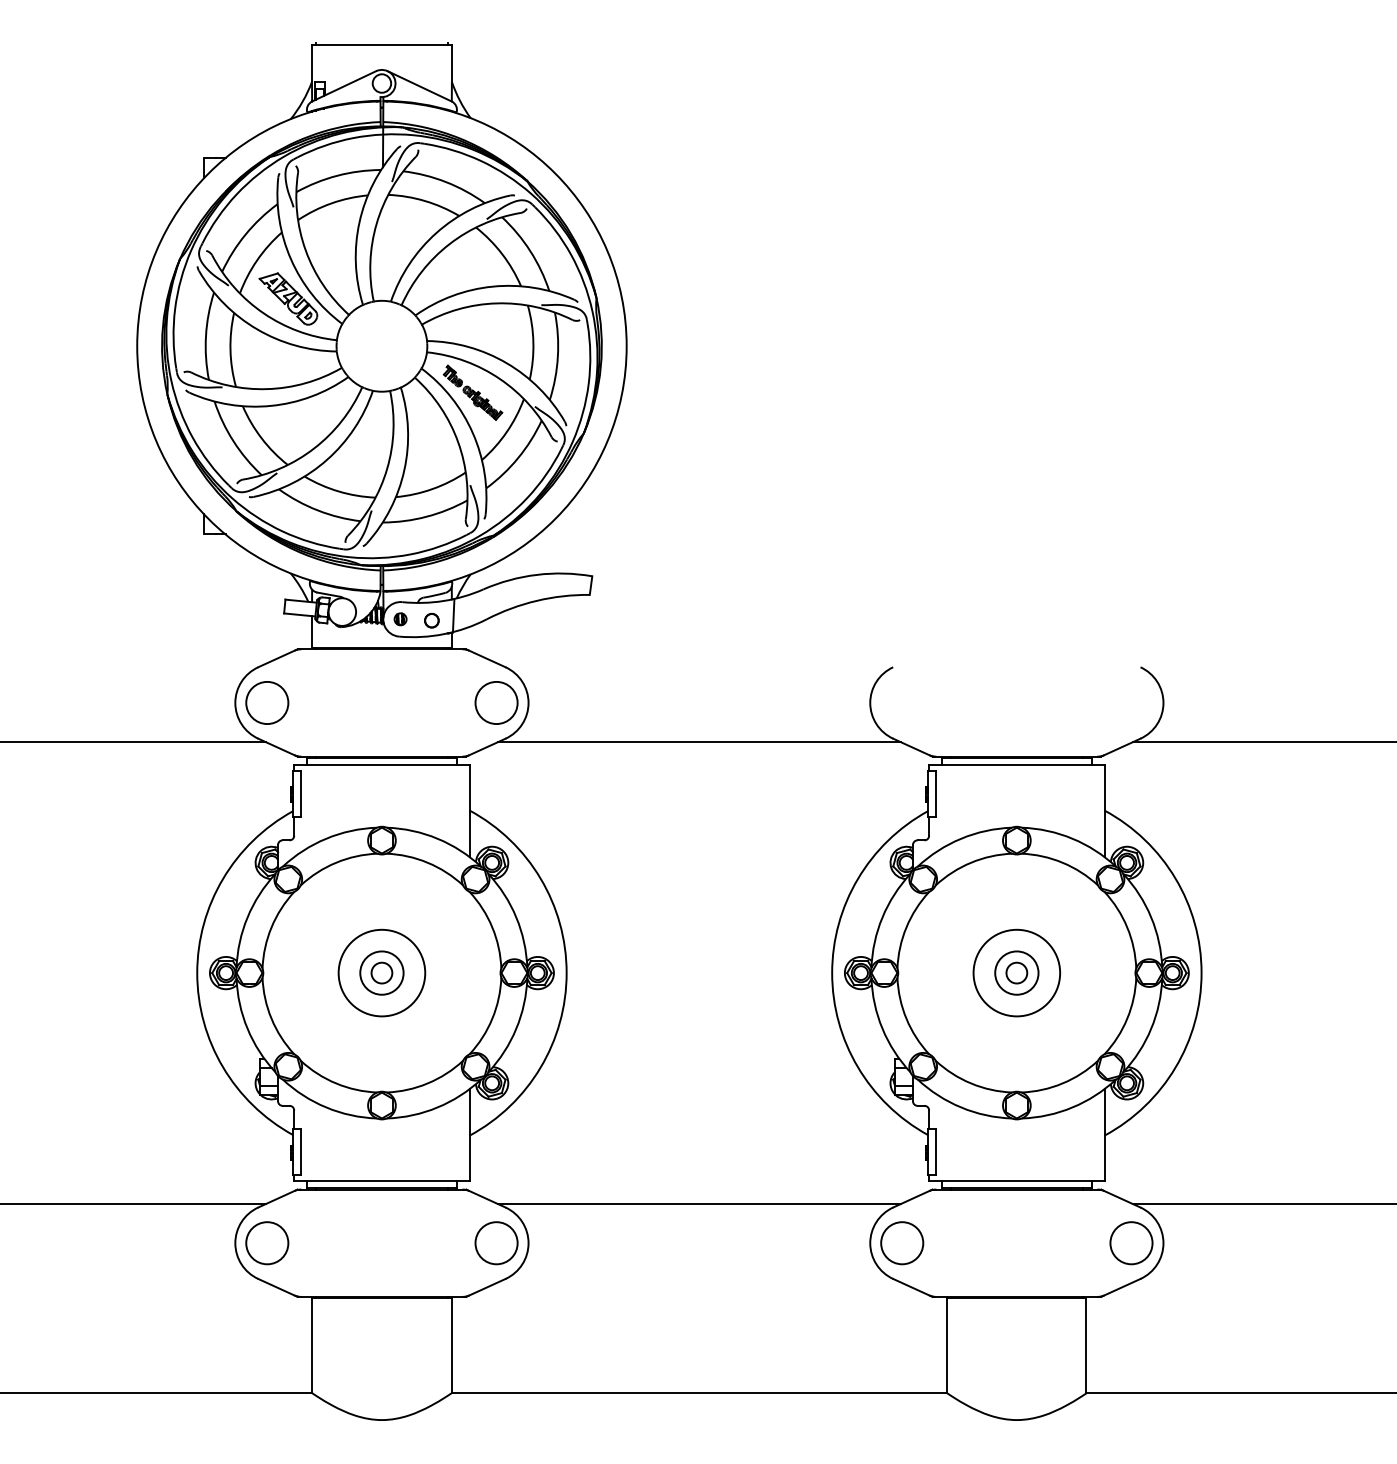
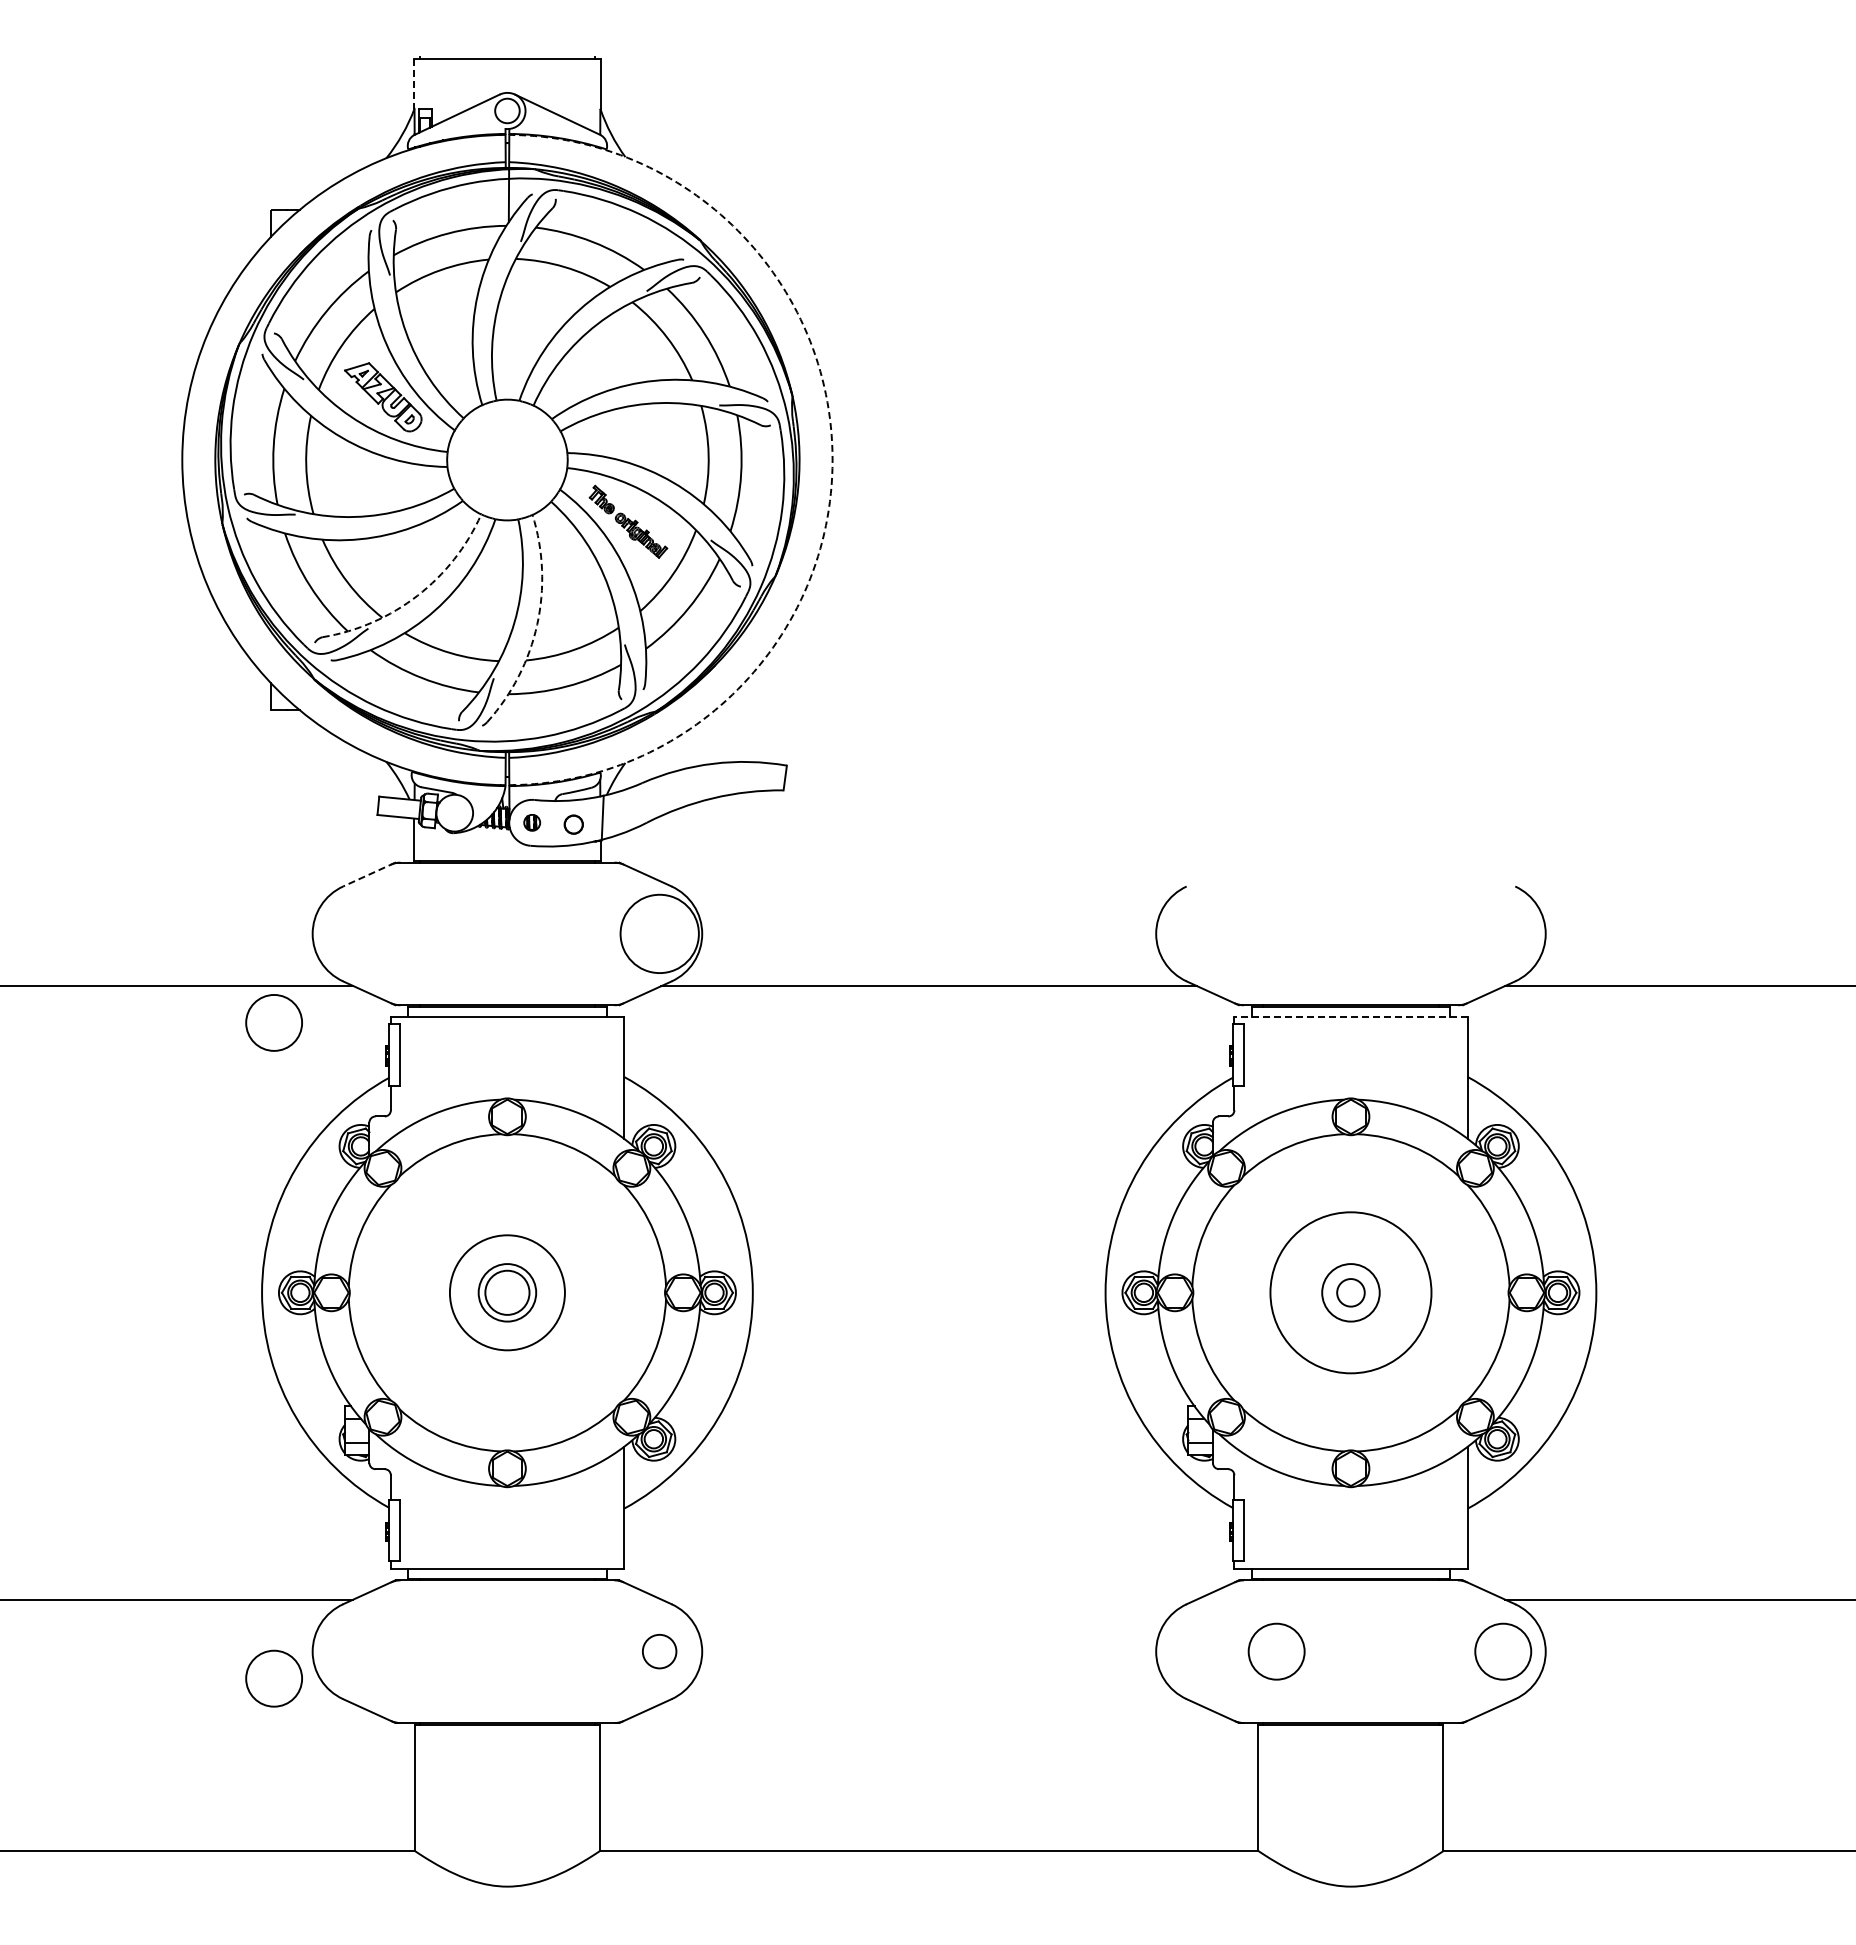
line: (311, 63) -> (414, 84), solid -> dashed
arc: (626, 346) -> (832, 460), solid -> dashed
arc: (314, 448) -> (417, 595), solid -> dashed
arc: (404, 470) -> (537, 624), solid -> dashed
line: (278, 658) -> (369, 874), solid -> dashed
circle: (266, 702) -> (273, 1022), moved
circle: (496, 702) -> (659, 933), size x1.4
line: (1016, 765) -> (1350, 1016), solid -> dashed
circle: (381, 972) -> (507, 1292), size x1.6
circle: (1016, 972) -> (1350, 1292), size x1.4
line: (698, 1203) -> (928, 1599), removed
circle: (266, 1243) -> (273, 1678), moved
circle: (496, 1243) -> (659, 1651), size x0.6
circle: (902, 1243) -> (1276, 1651), moved

